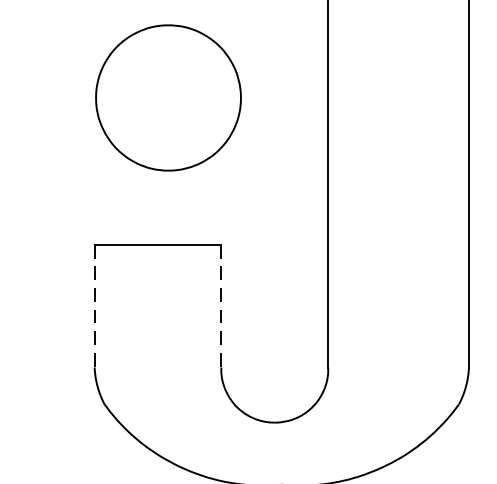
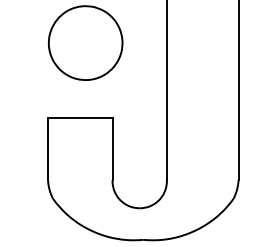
line: (95, 307) -> (48, 149), dashed -> solid
line: (221, 307) -> (112, 149), dashed -> solid

